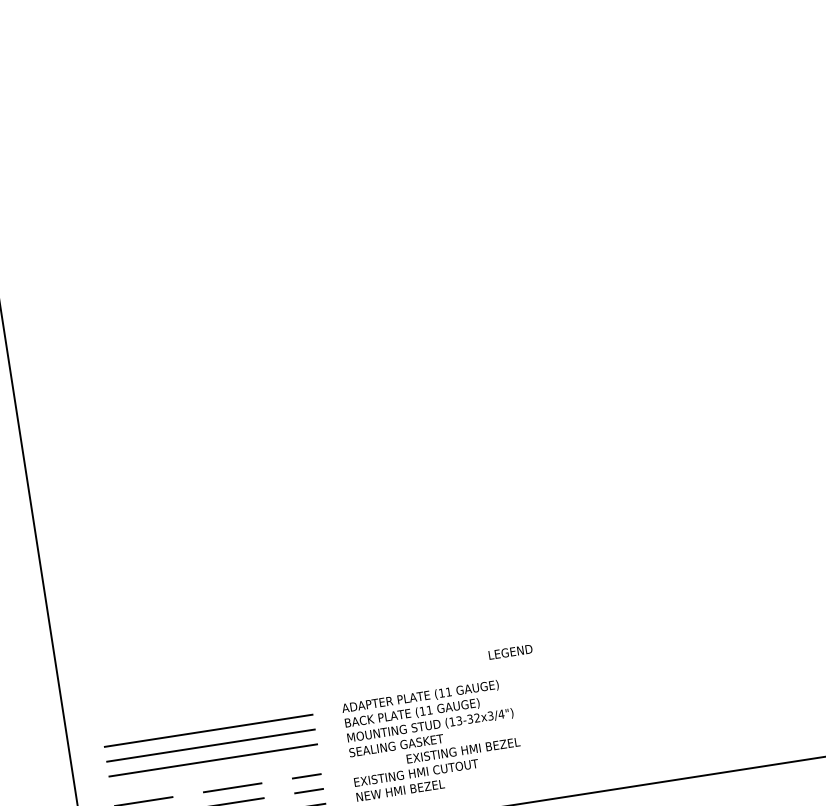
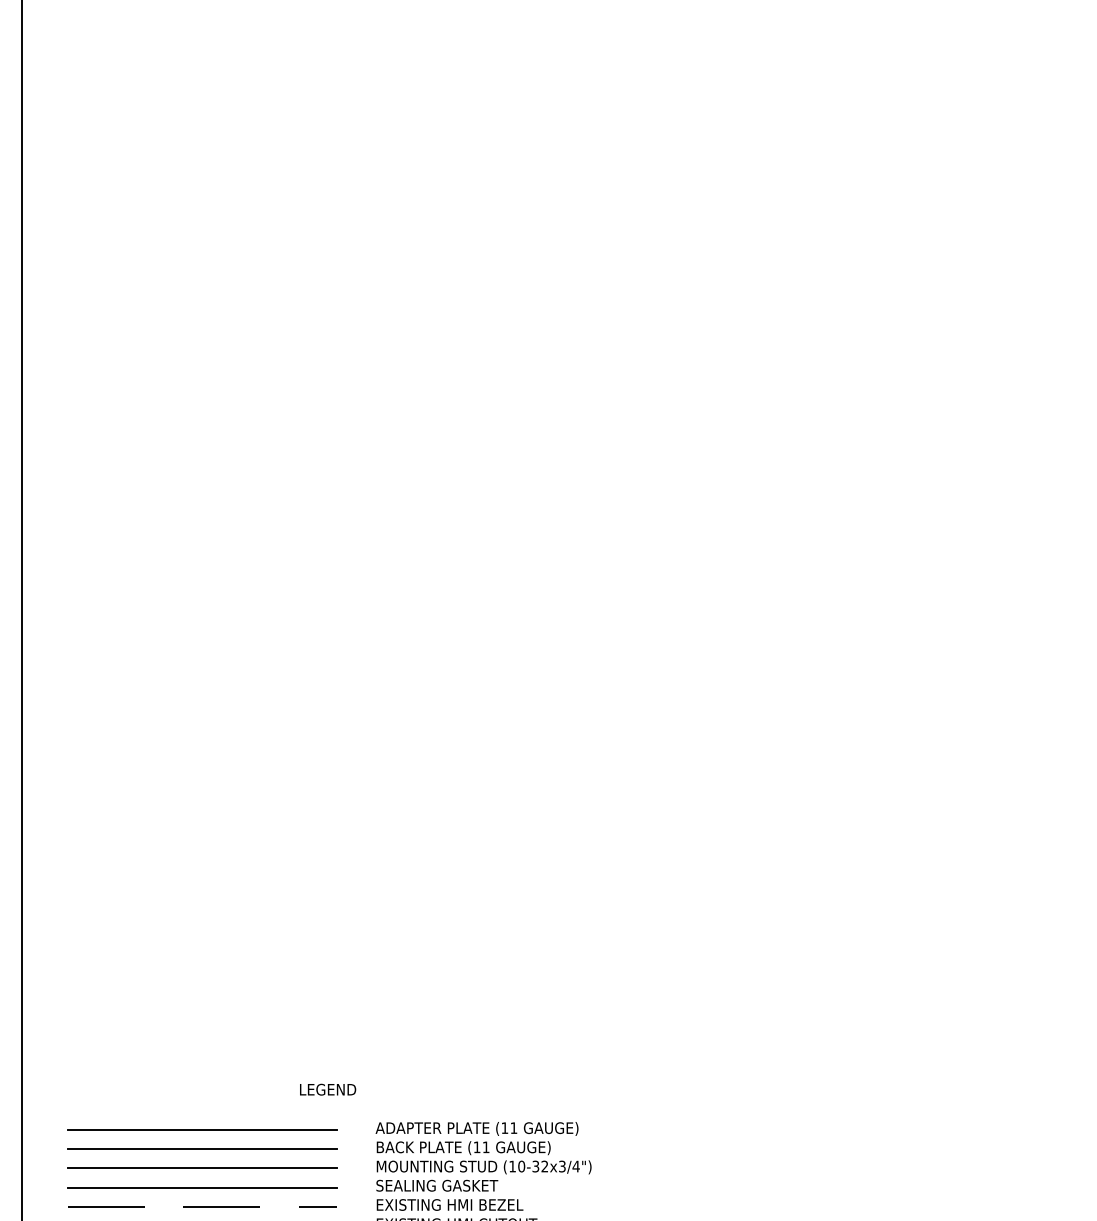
text: (510, 651) -> (328, 1089), moved
text: (459, 720) -> (521, 1166), (13-32x3/4") -> (10-32x3/4")
text: (462, 750) -> (449, 1204), moved
line: (215, 775) -> (202, 1187), added

